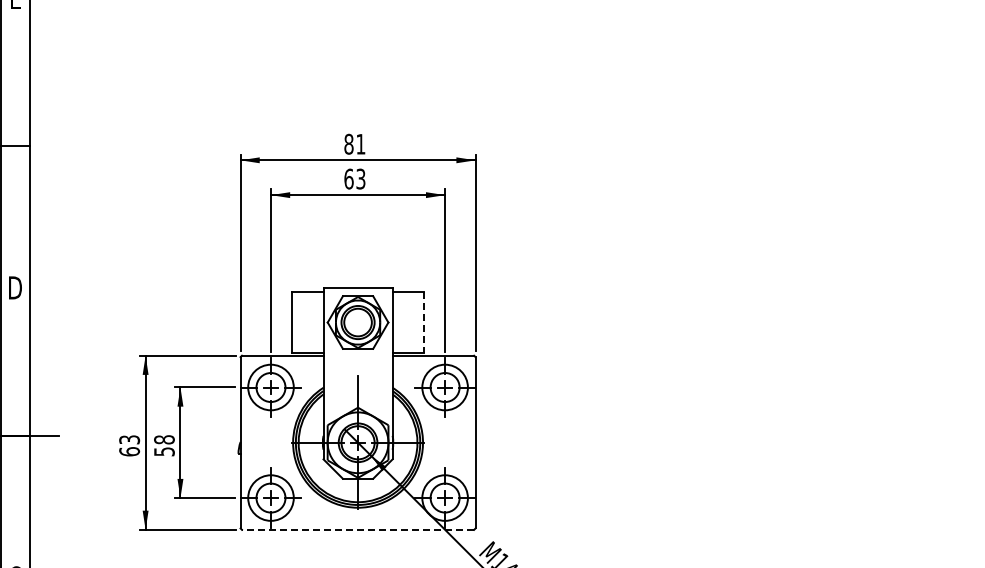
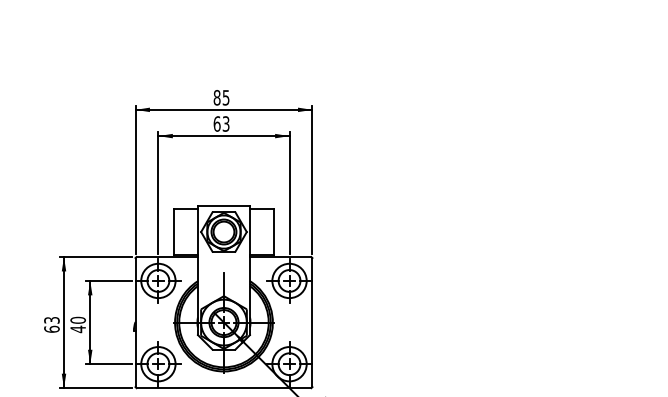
text: (360, 144) -> (225, 97), 81 -> 85
line: (424, 323) -> (274, 232), dashed -> solid
text: (164, 445) -> (78, 324), 58 -> 40
line: (357, 529) -> (223, 387), dashed -> solid

